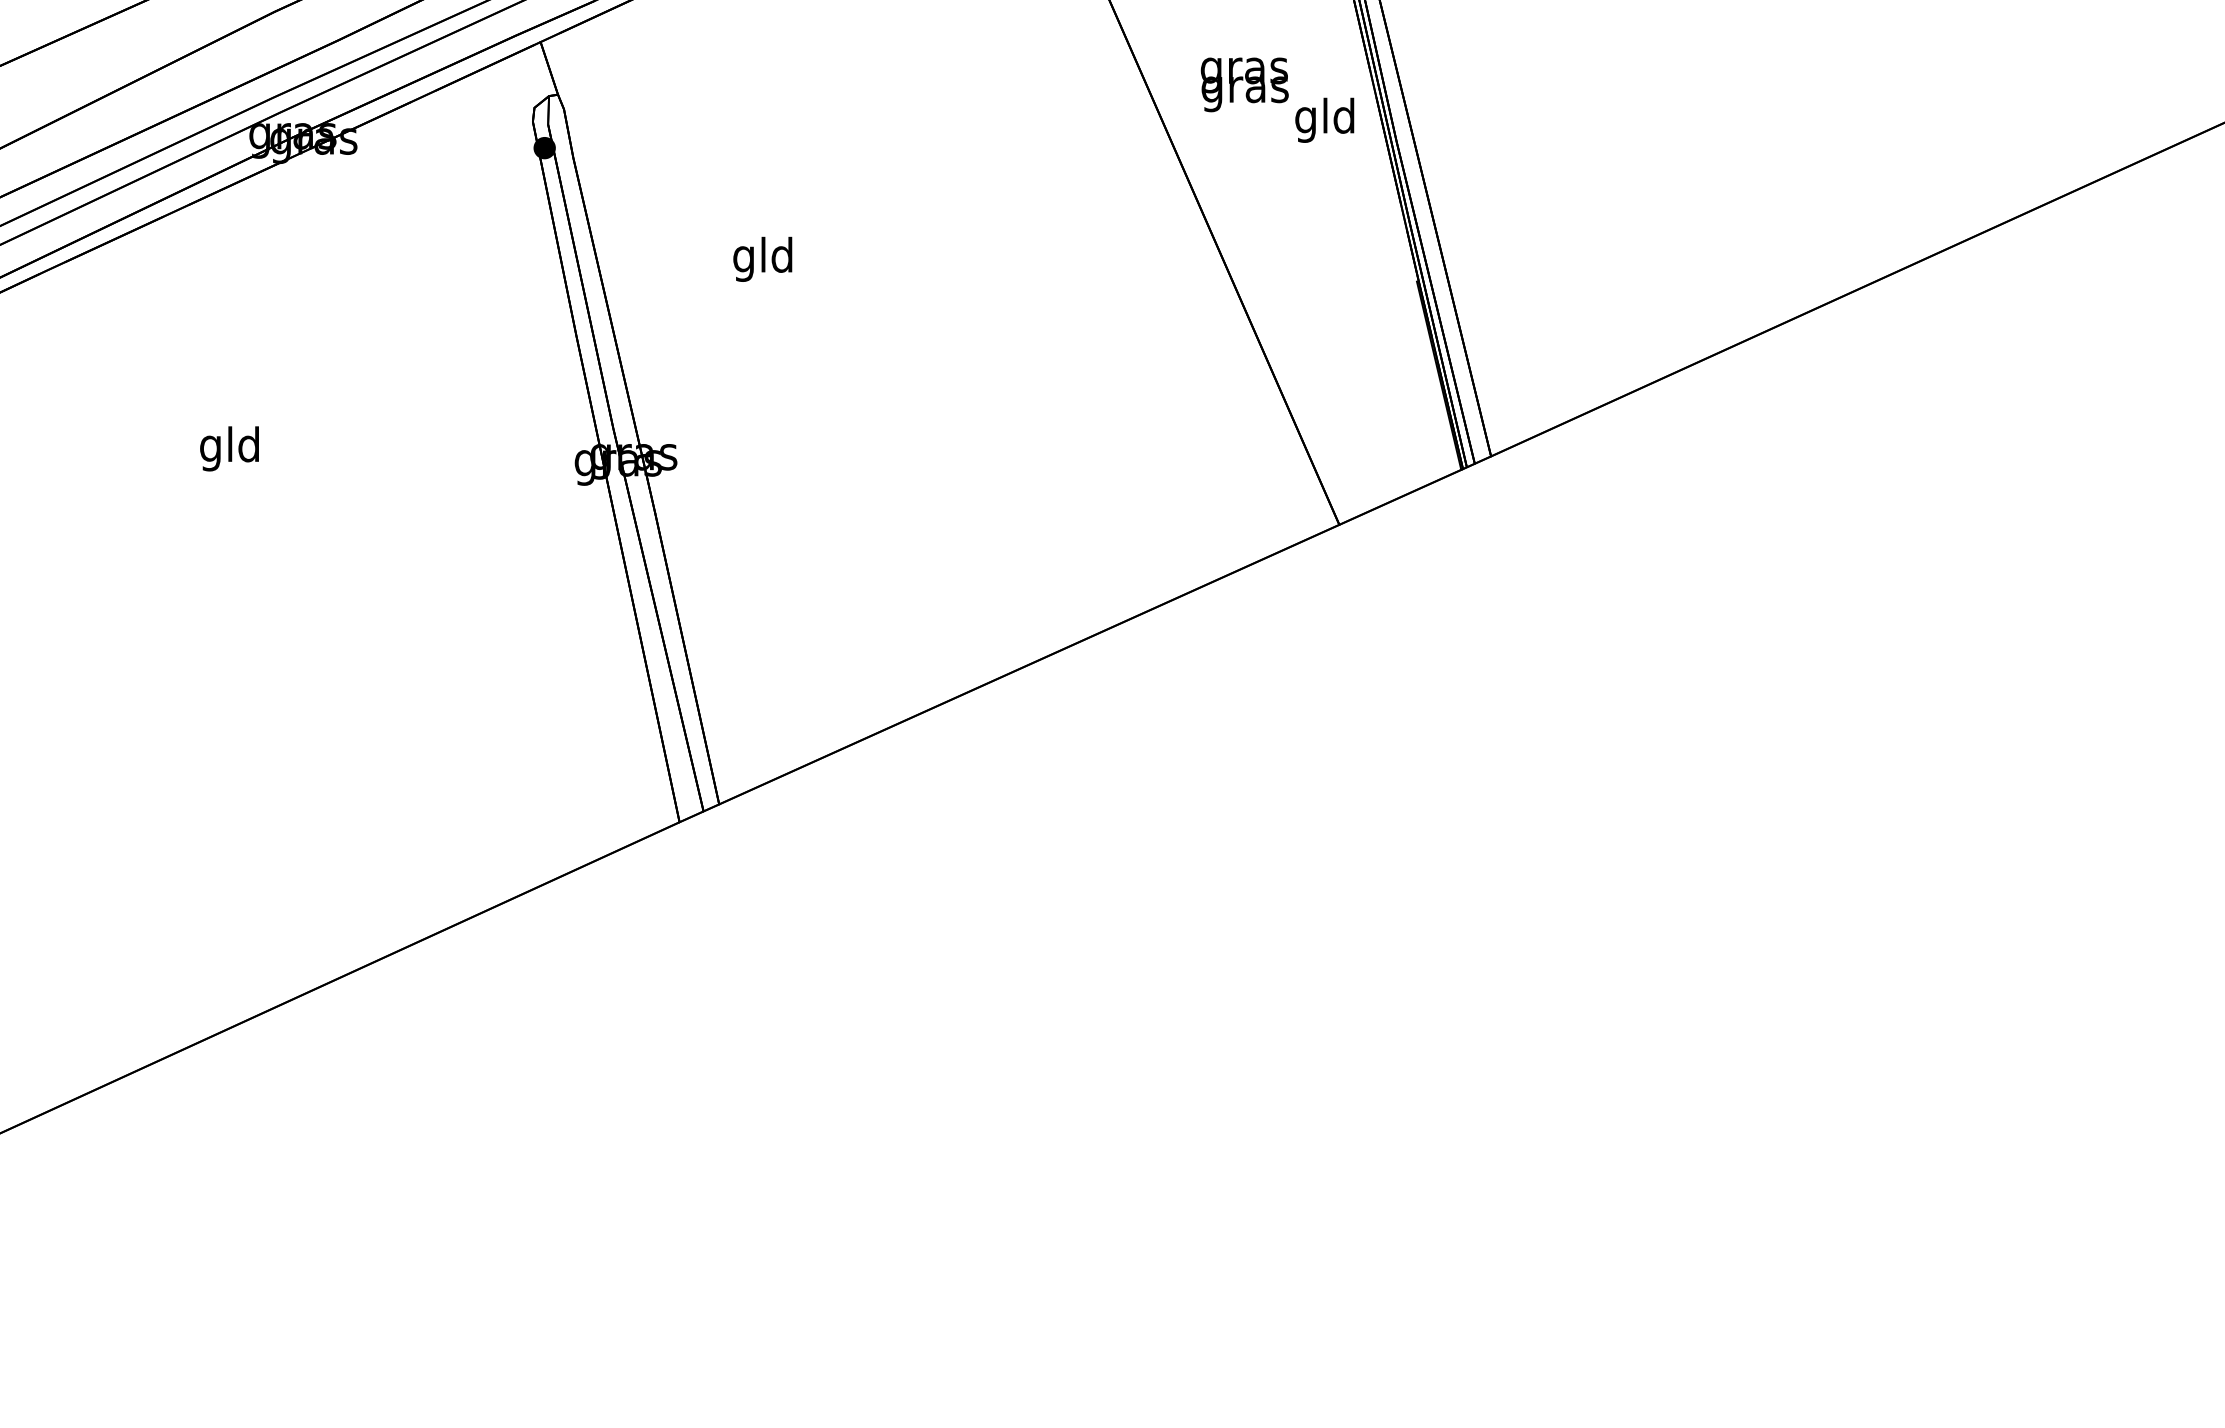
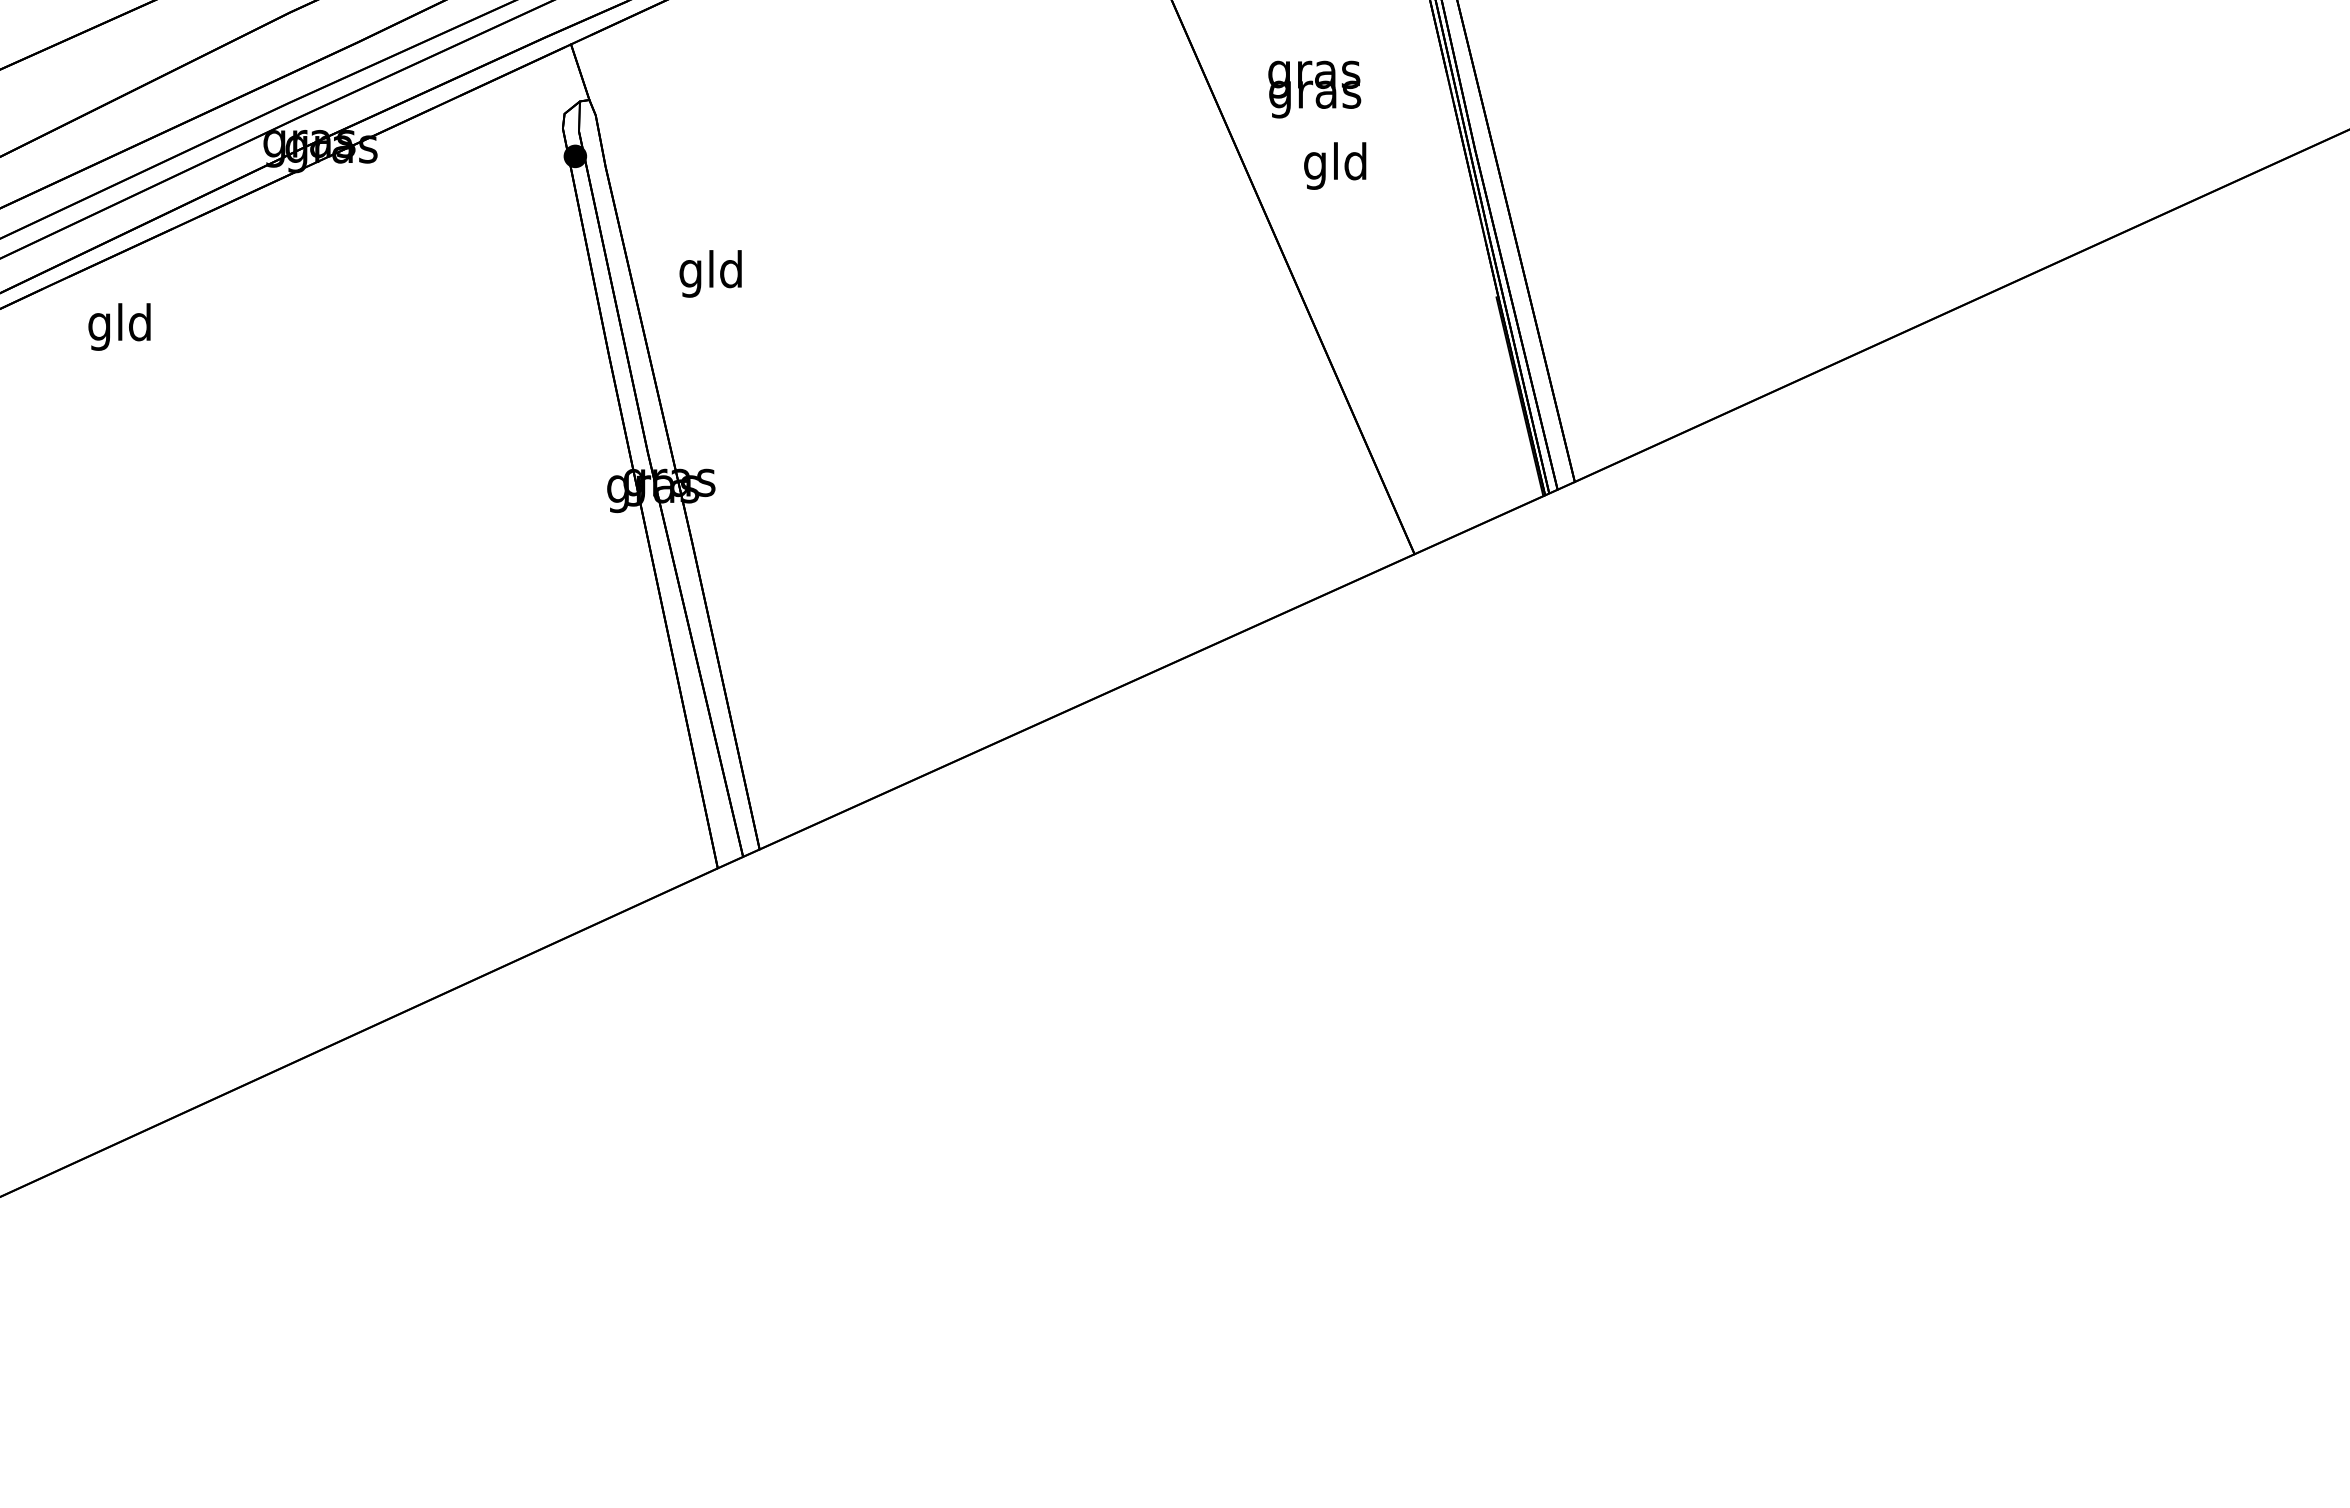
text: (1325, 119) -> (1335, 165), moved
text: (762, 259) -> (710, 273), moved
text: (229, 448) -> (119, 326), moved

